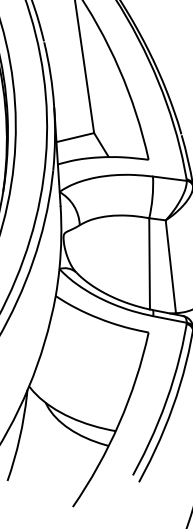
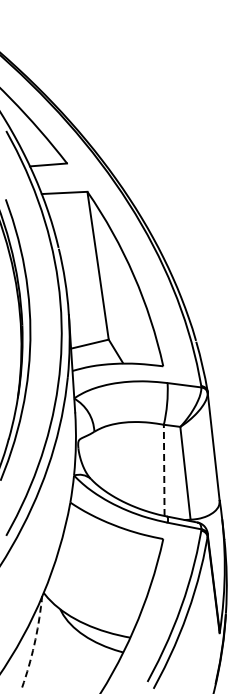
line: (149, 263) -> (164, 470), solid -> dashed
arc: (19, 437) -> (34, 644), solid -> dashed

